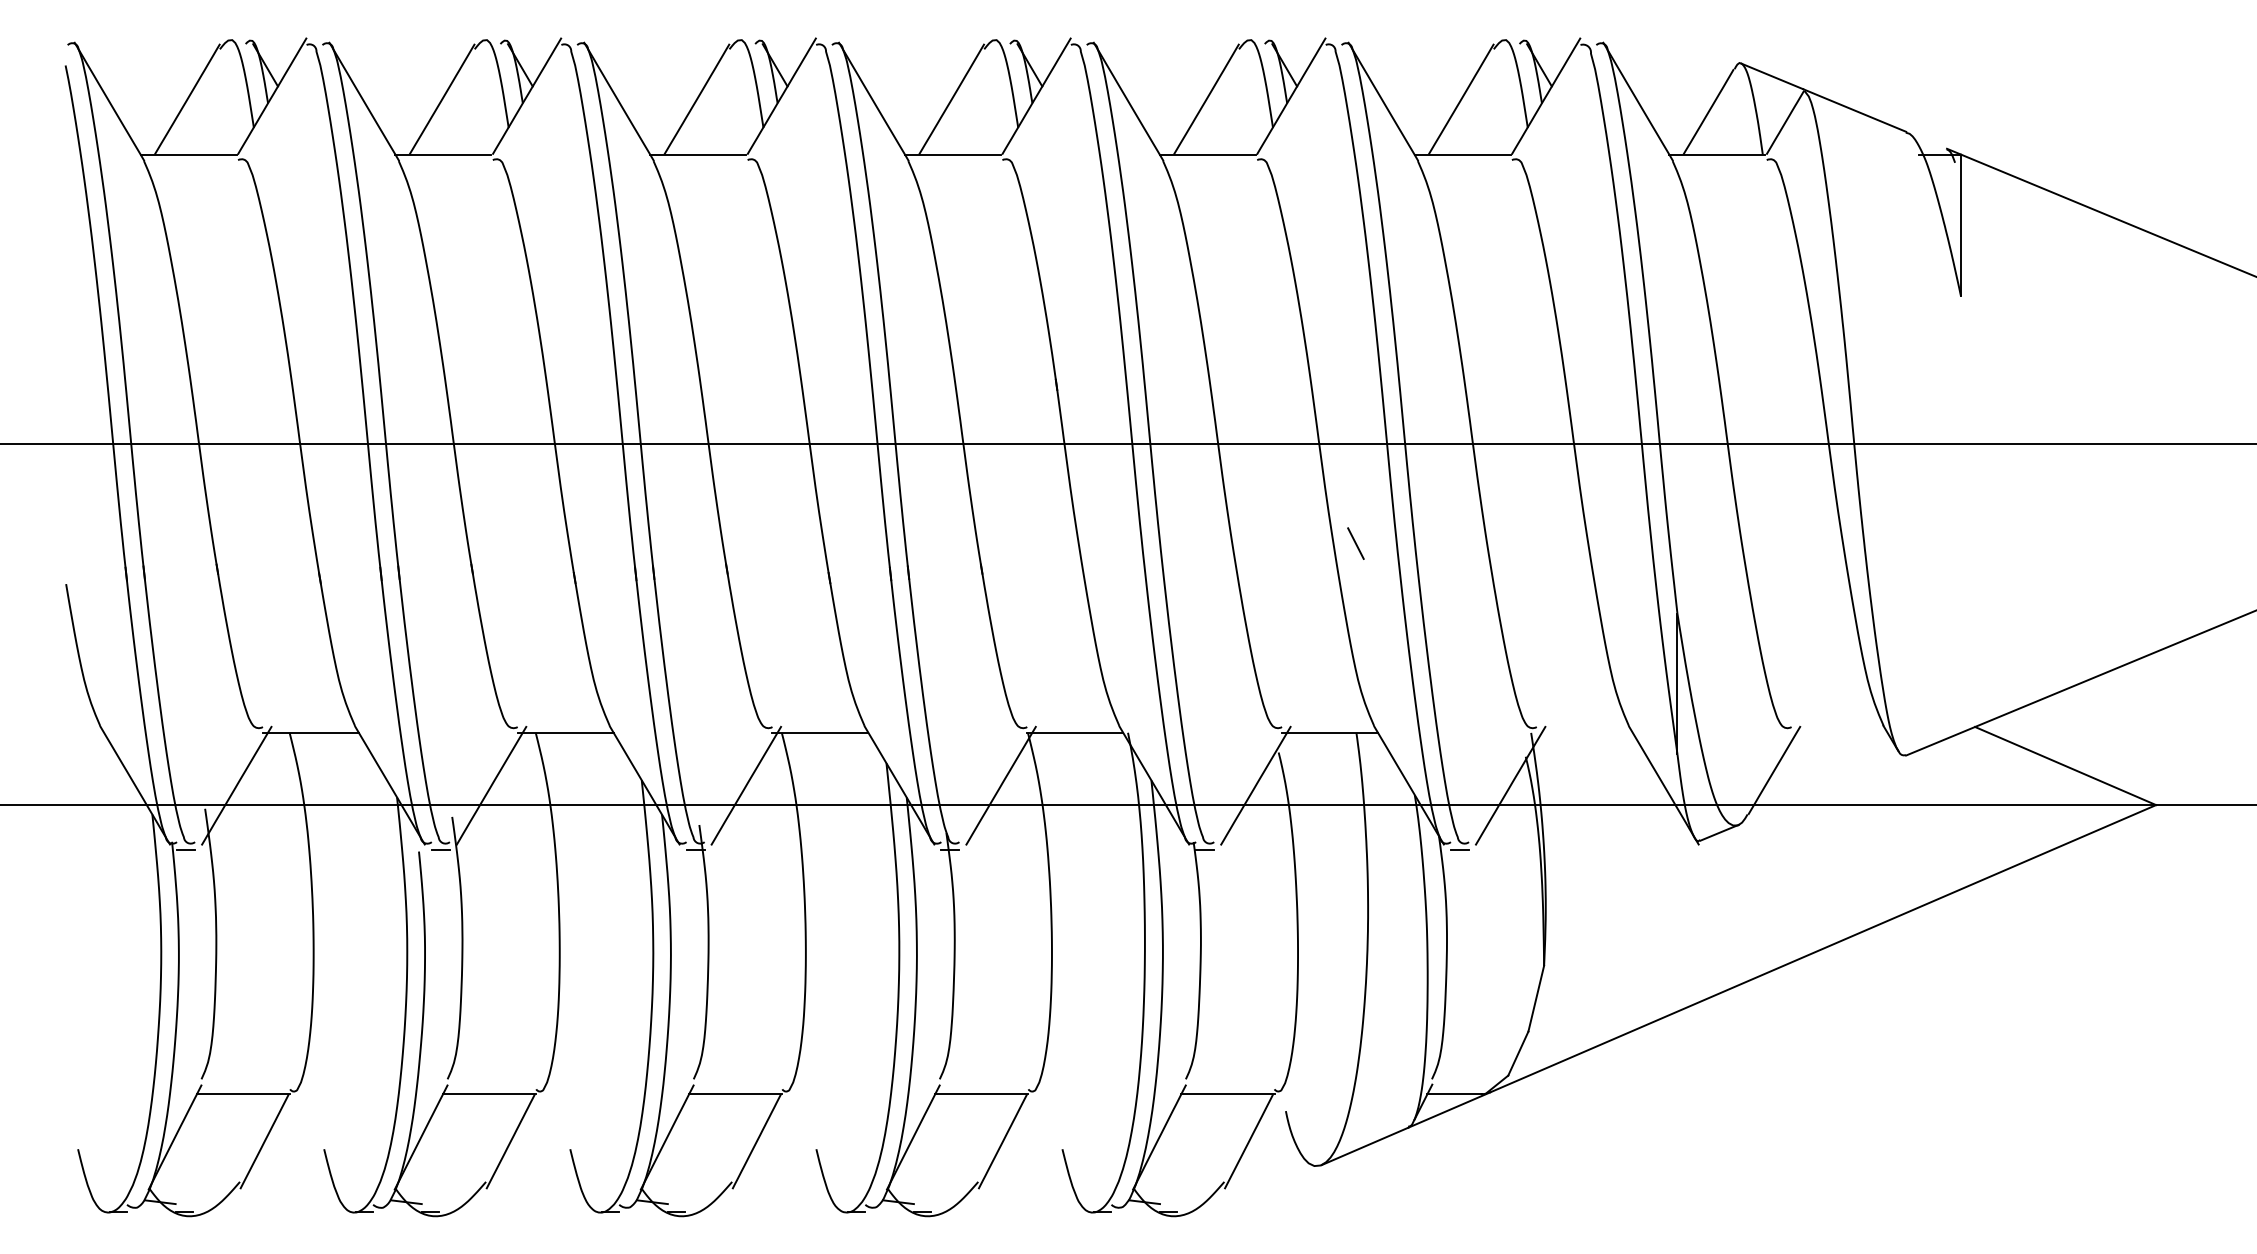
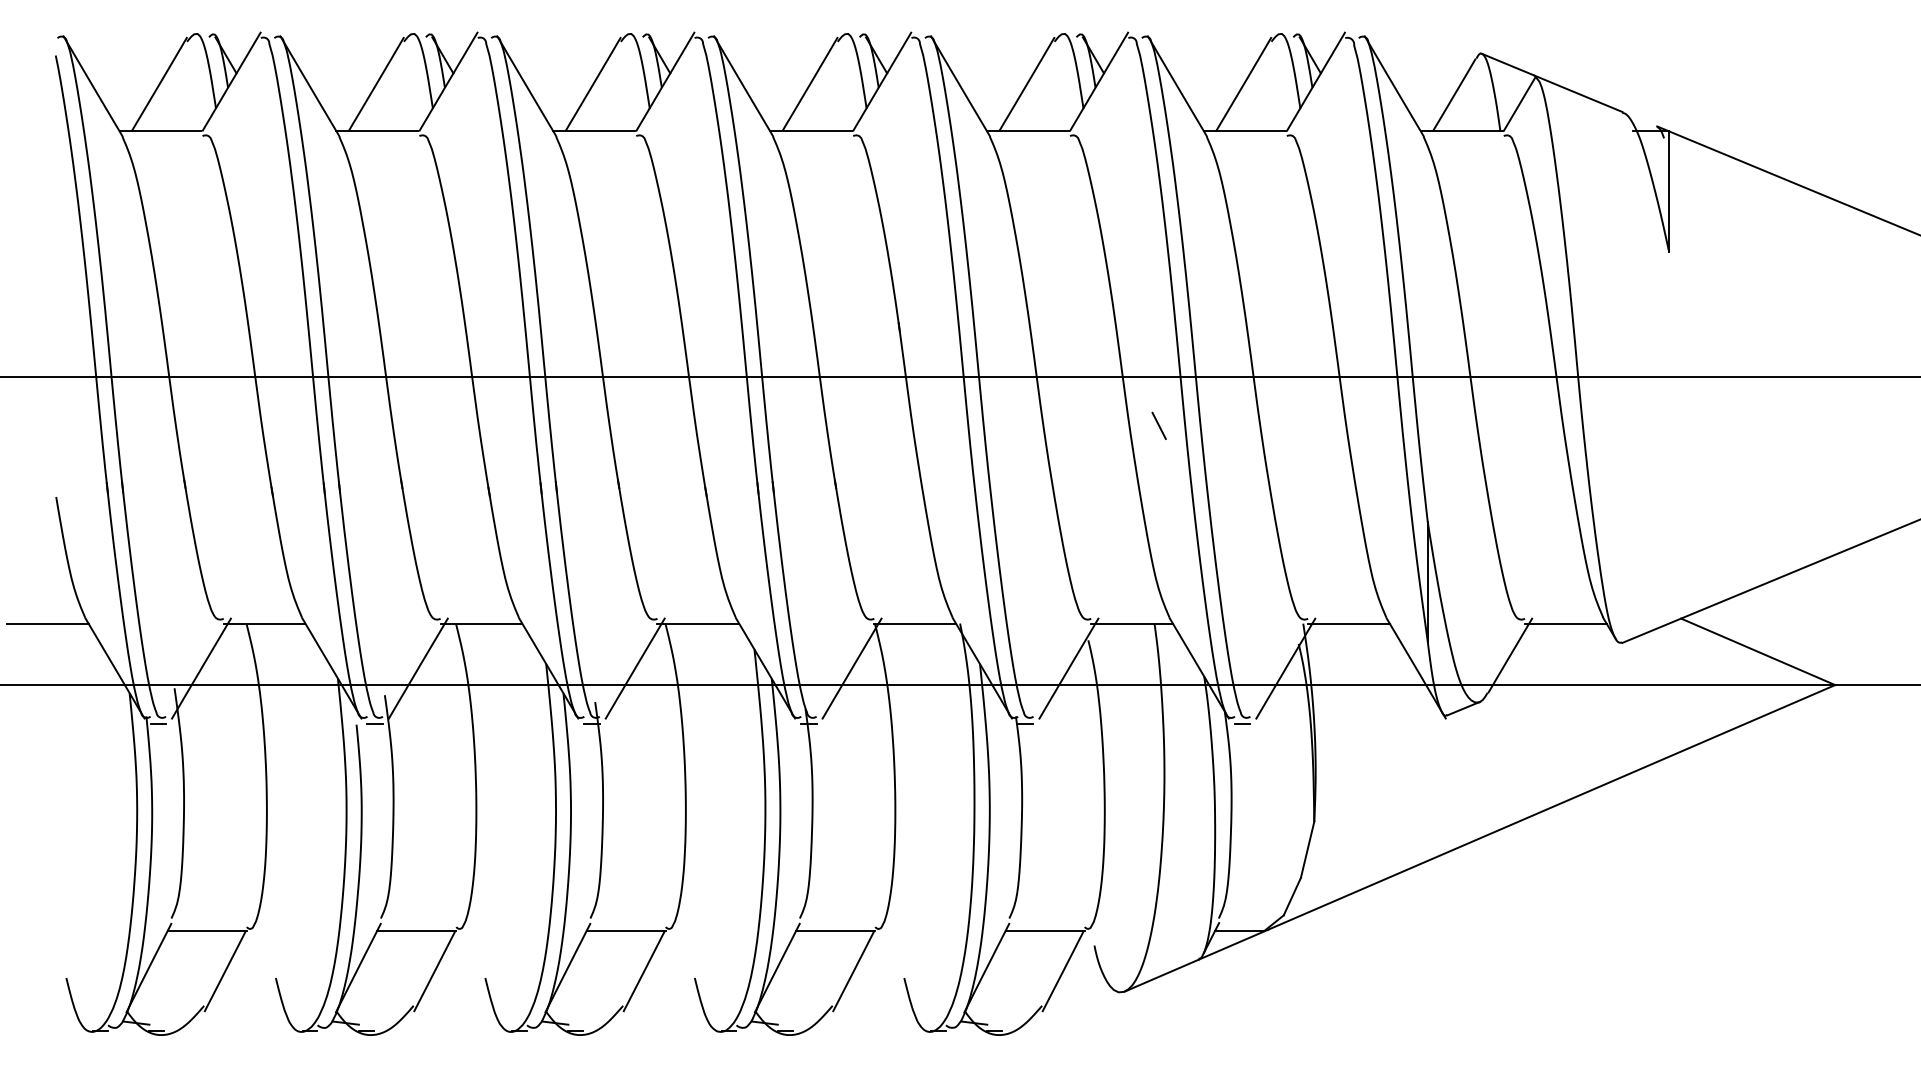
line: (1355, 543) -> (1158, 425), moved
line: (56, 732) -> (48, 623), added
line: (1584, 732) -> (1348, 623), added
line: (1839, 732) -> (1565, 623), added

